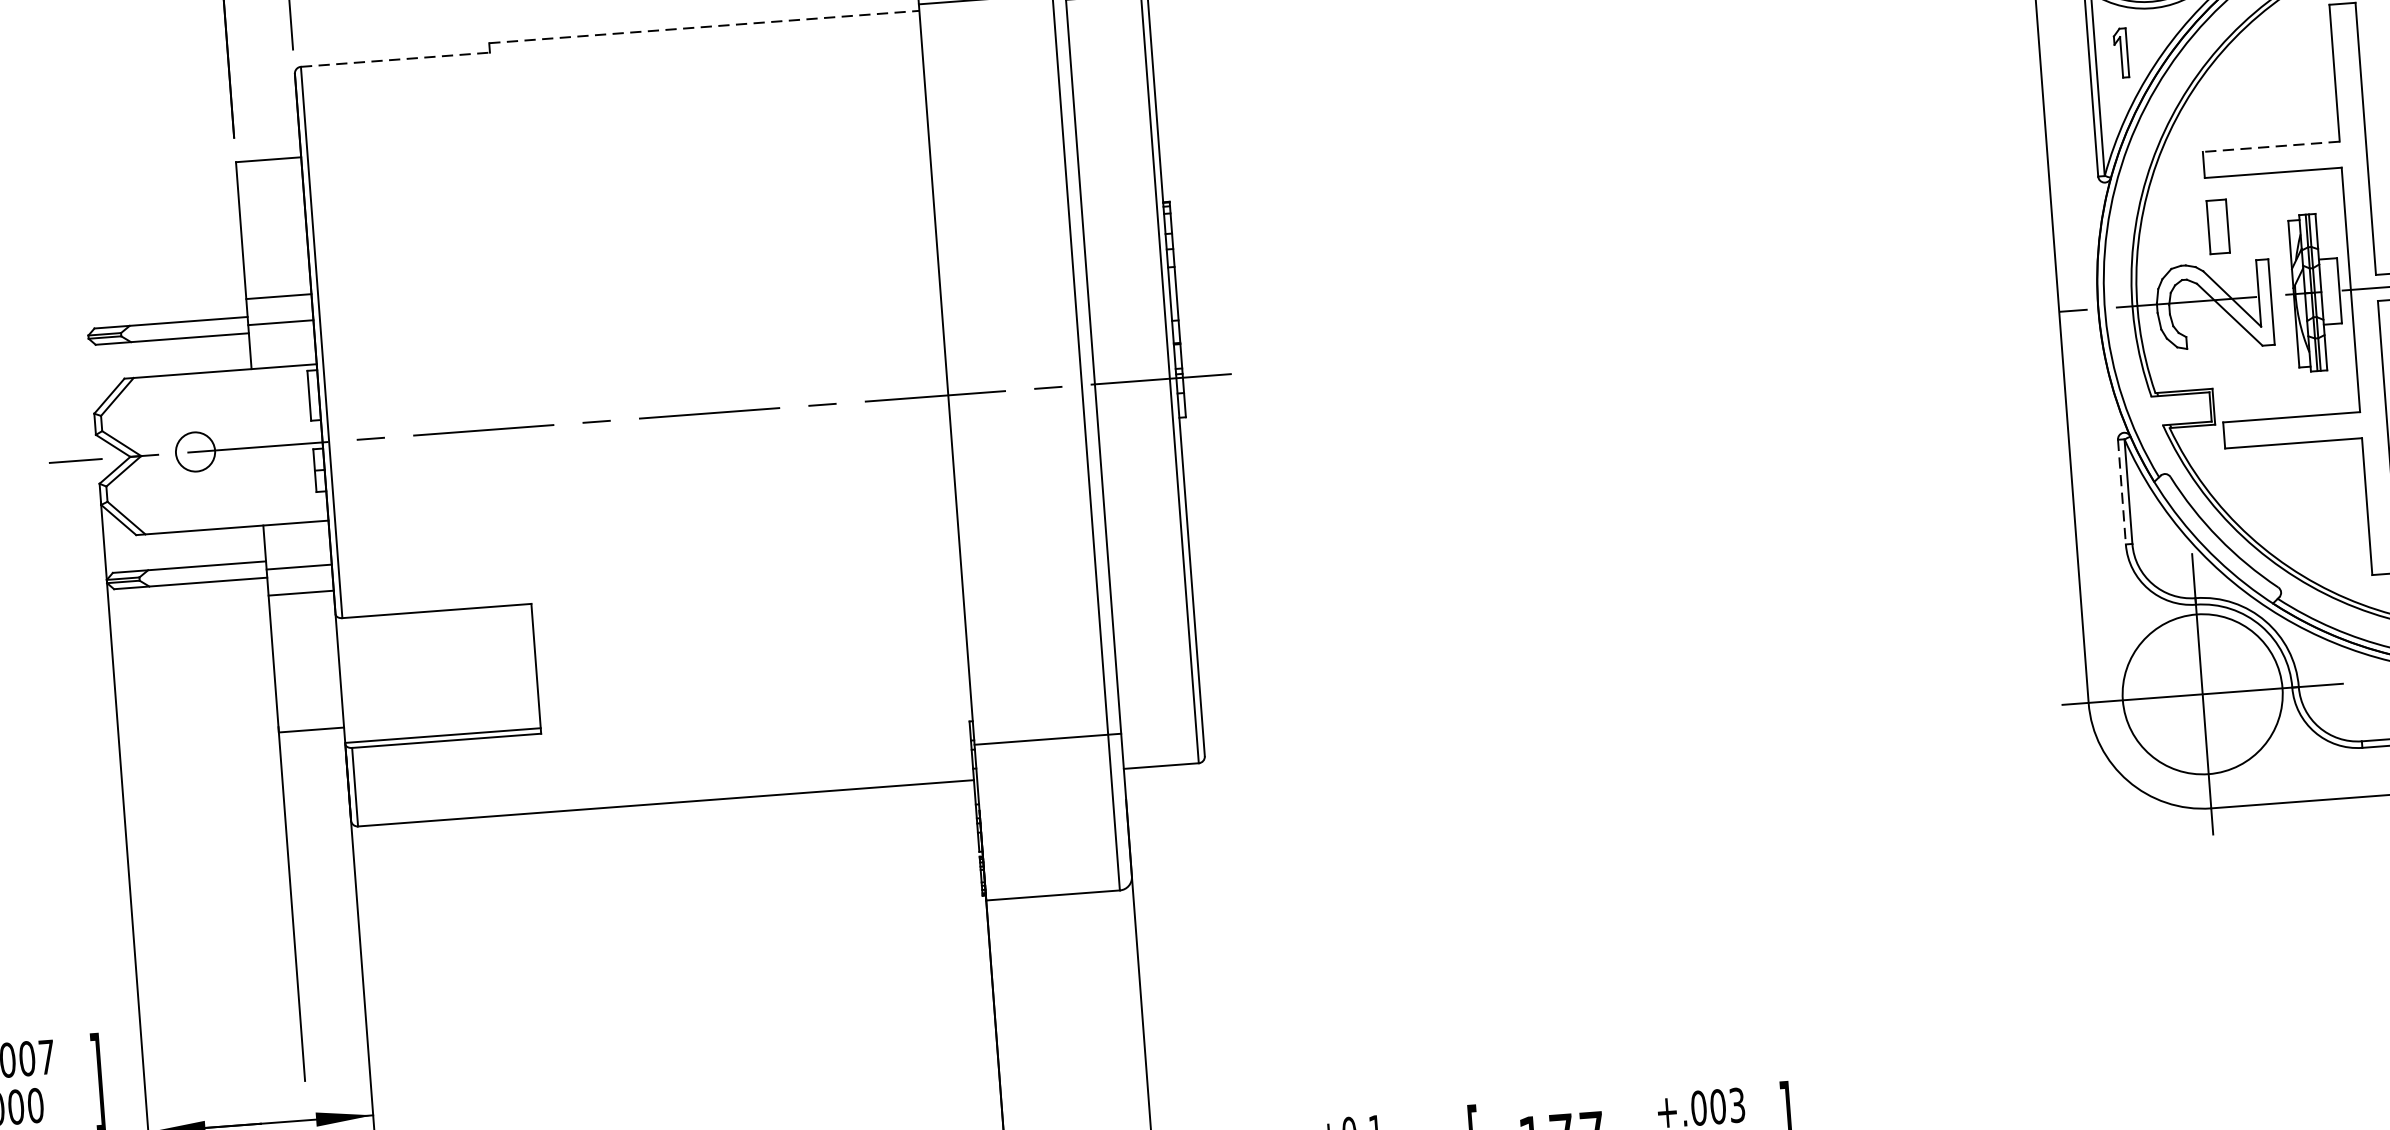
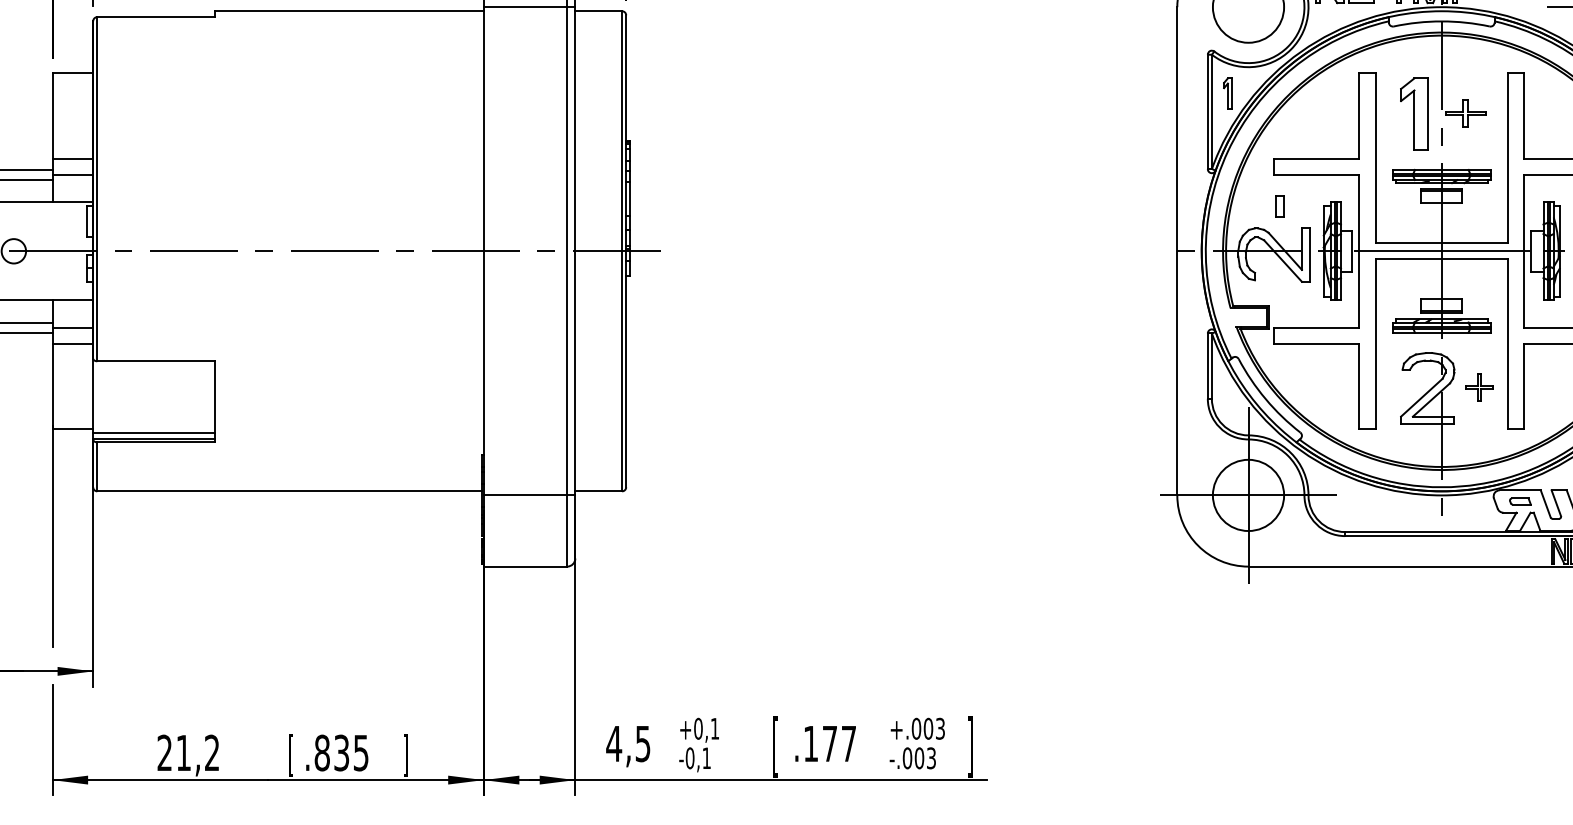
line: (705, 27) -> (350, 11), dashed -> solid
line: (395, 60) -> (156, 17), dashed -> solid
line: (2271, 146) -> (1316, 158), dashed -> solid
part: (2217, 227) -> (1279, 206), size x0.62
line: (2121, 492) -> (1207, 366), dashed -> solid
circle: (2202, 694) -> (1248, 495), size x0.71
line: (442, 725) -> (154, 432), added
line: (1047, 739) -> (529, 495), moved

